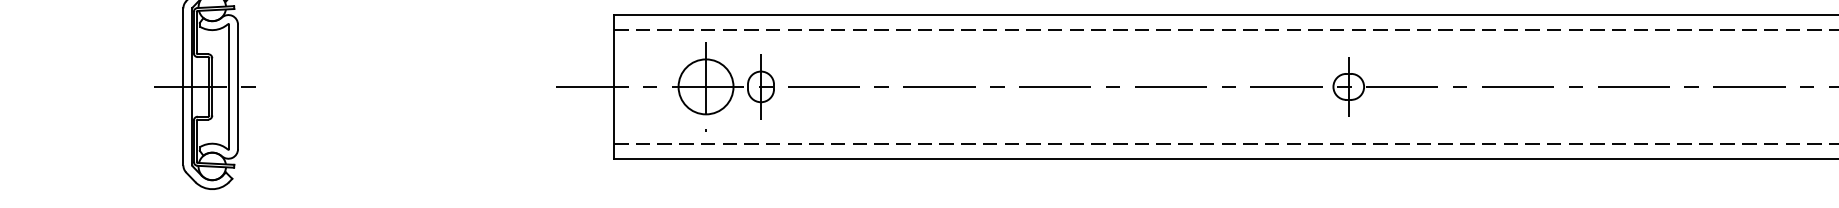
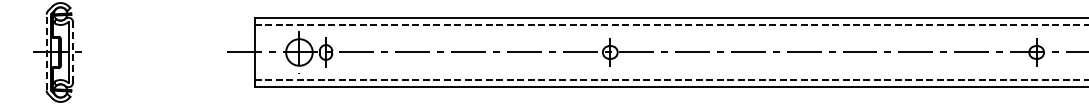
line: (183, 86) -> (46, 52), solid -> dashed
line: (238, 86) -> (73, 52), solid -> dashed

